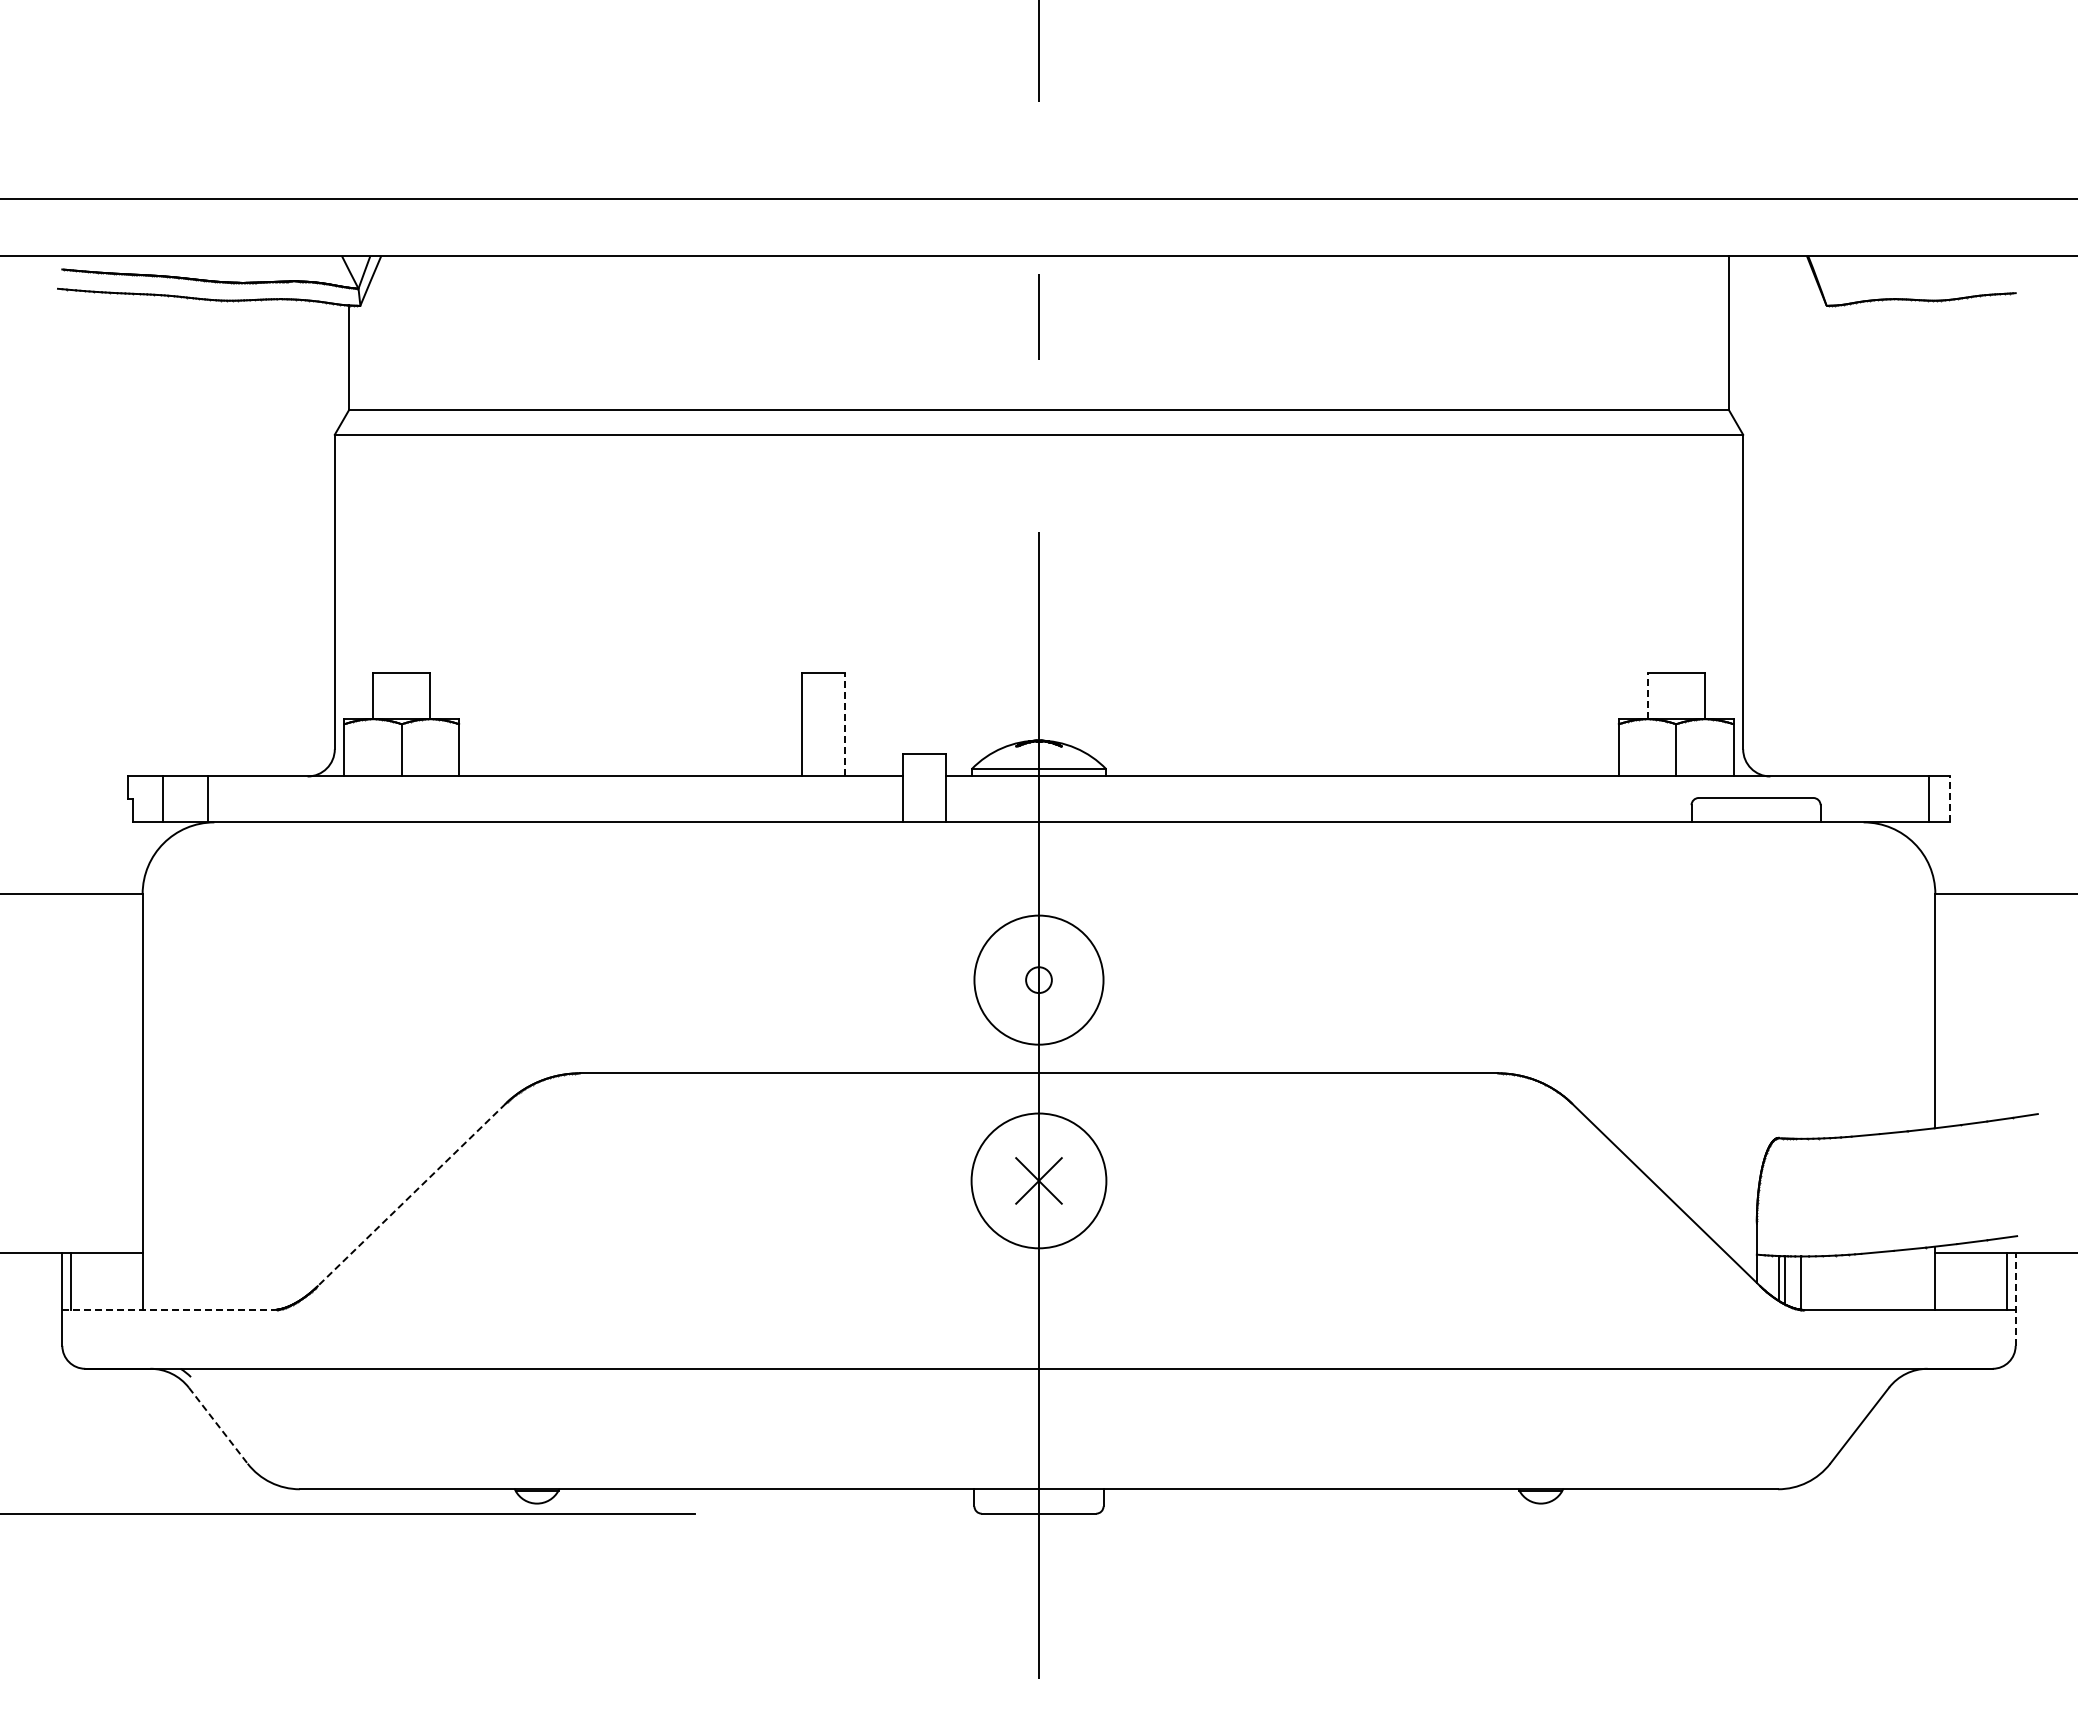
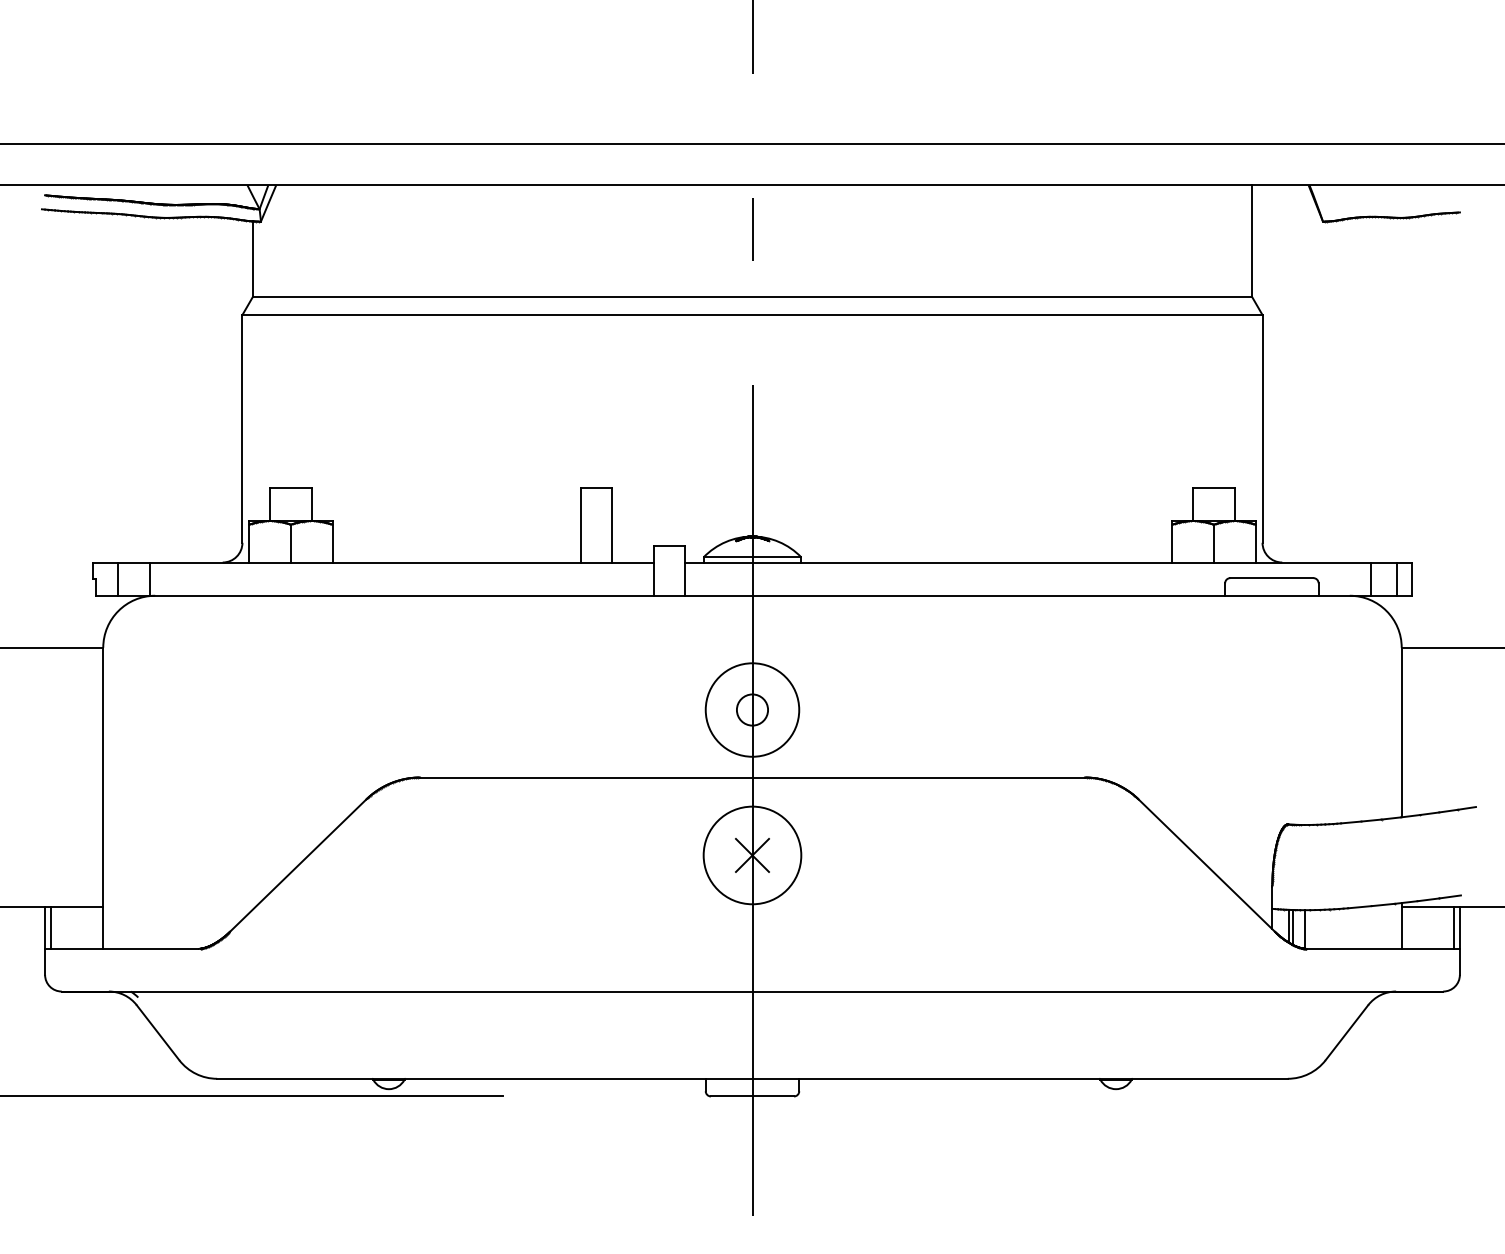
line: (1647, 696) -> (1193, 504), dashed -> solid
line: (845, 724) -> (612, 524), dashed -> solid
line: (1892, 799) -> (1370, 579), added
line: (1949, 799) -> (1411, 579), dashed -> solid
circle: (1038, 979) -> (752, 709), size x1.67
line: (411, 1195) -> (298, 866), dashed -> solid
line: (2015, 1299) -> (1459, 941), dashed -> solid
line: (167, 1310) -> (121, 949), dashed -> solid
line: (218, 1426) -> (158, 1033), dashed -> solid

